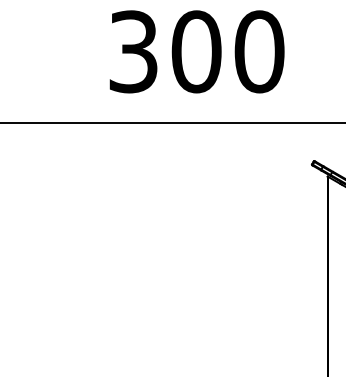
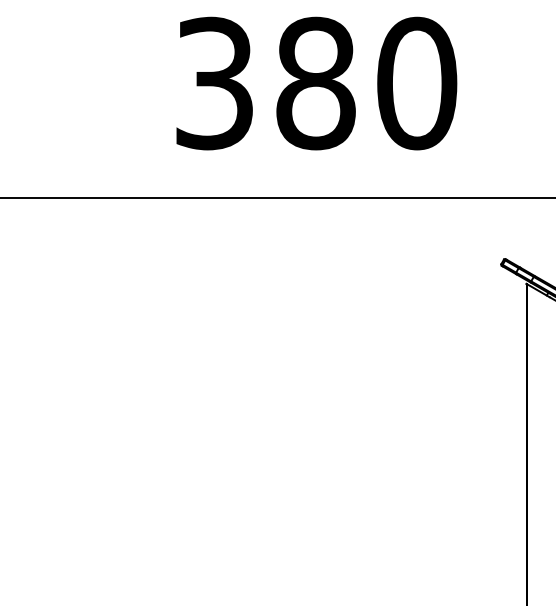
text: (196, 51) -> (315, 82), 300 -> 380

